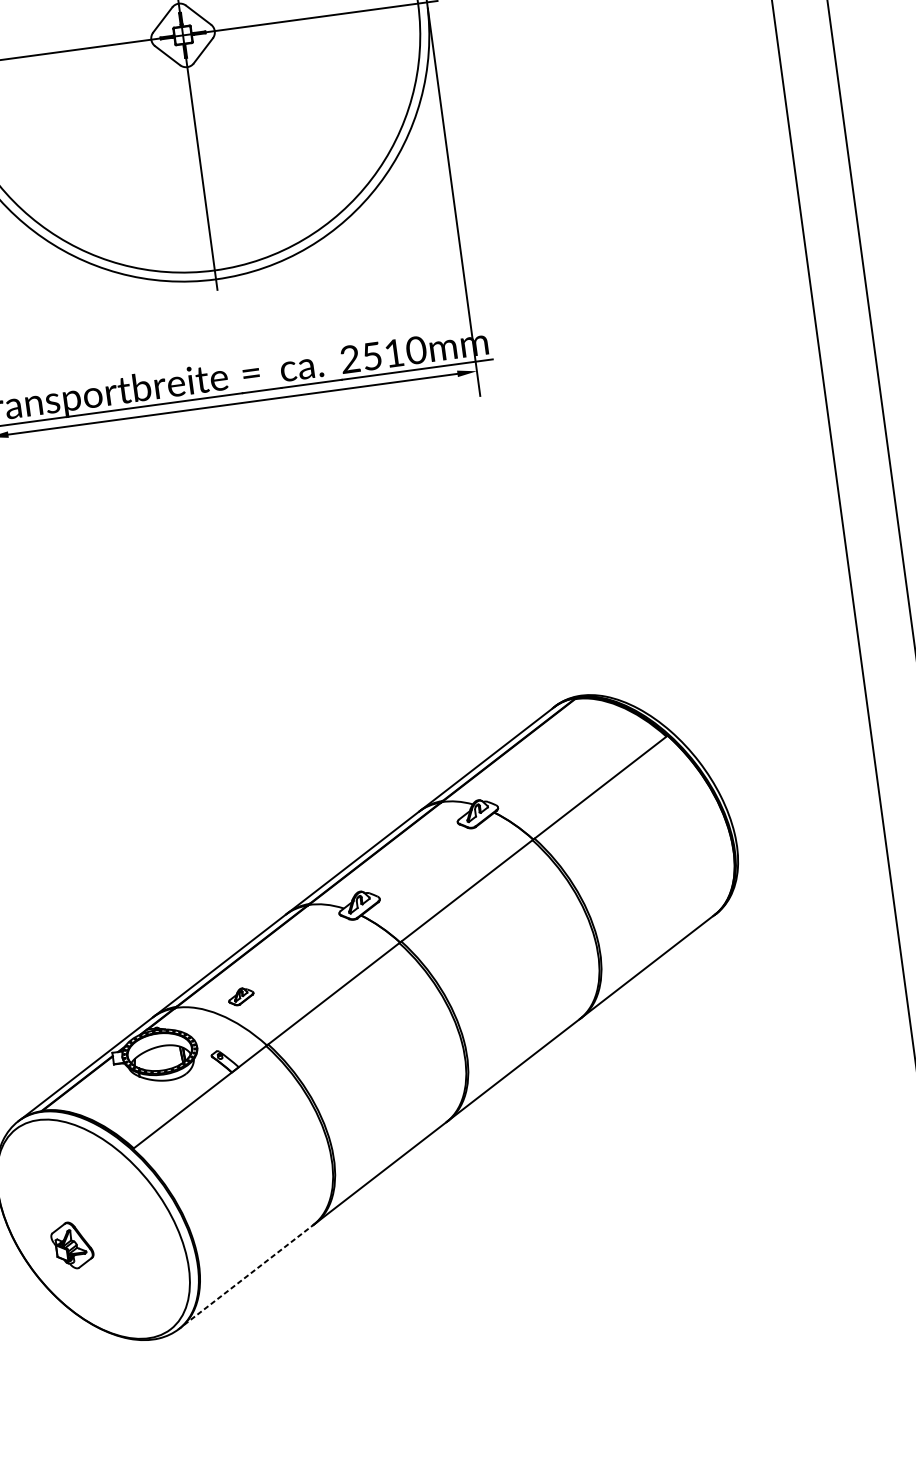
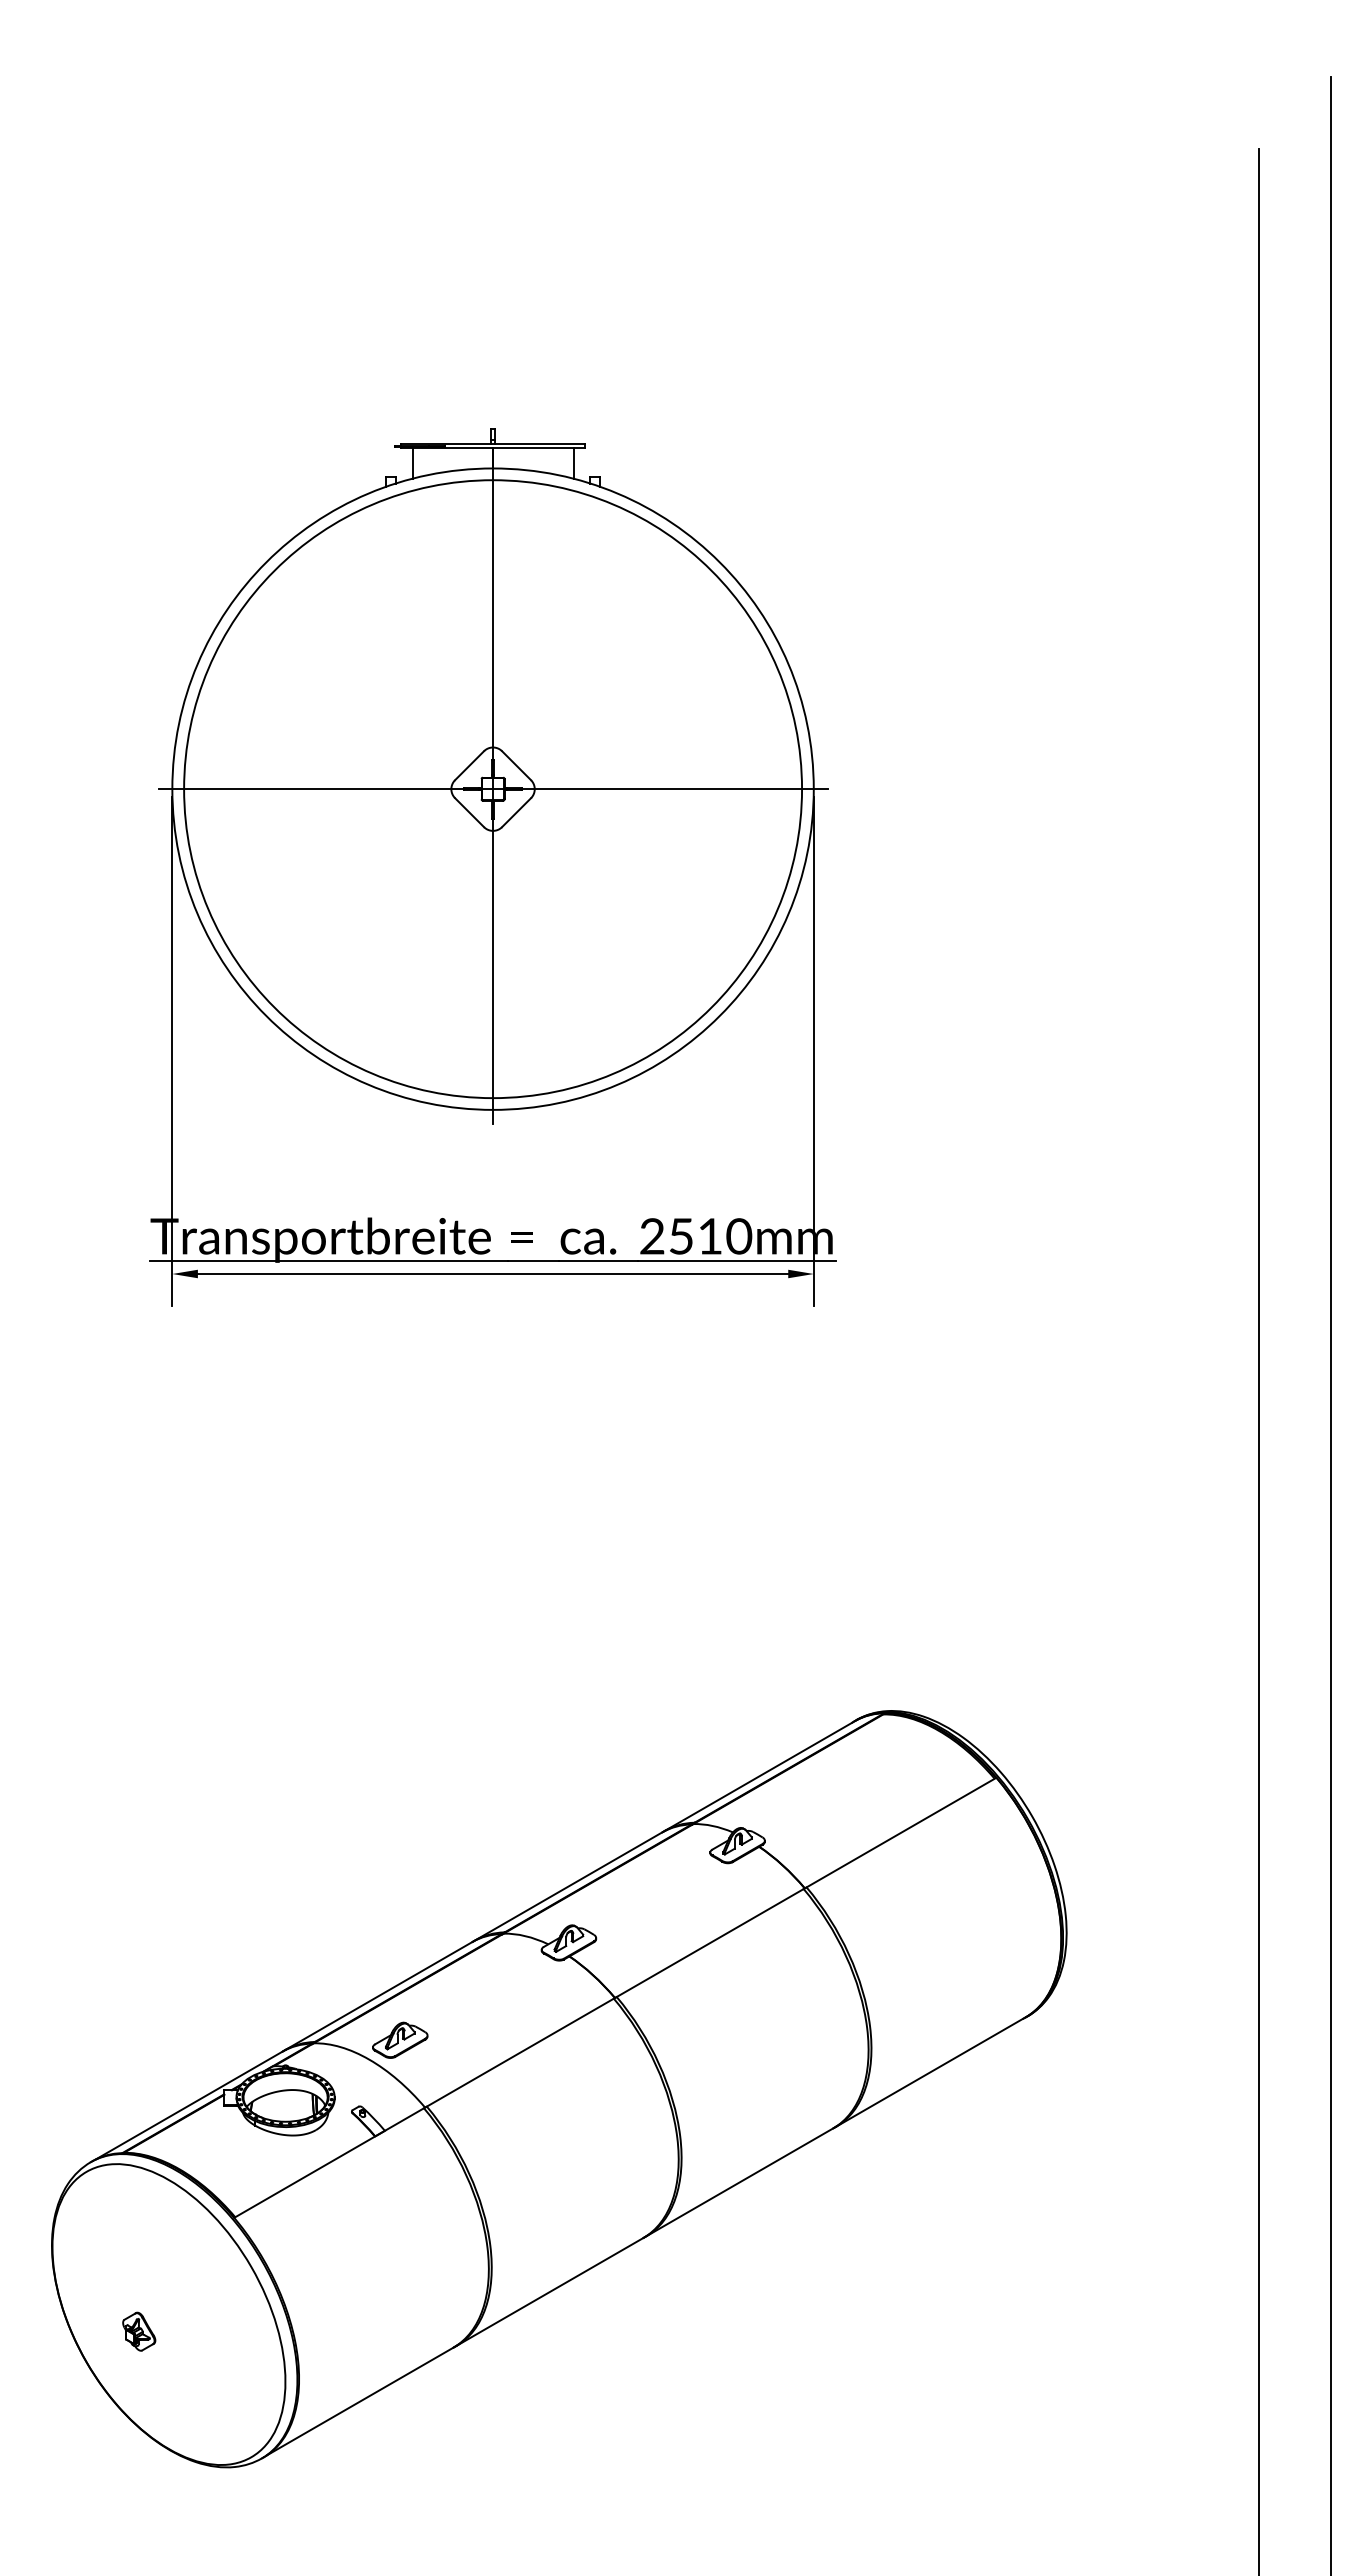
part: (241, 996) -> (400, 2039), size x1.67
part: (72, 1245) -> (139, 2331), size x0.62
line: (248, 1274) -> (361, 2400), dashed -> solid

